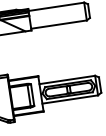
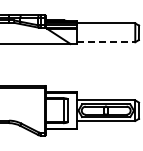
line: (59, 24) -> (106, 42), solid -> dashed

